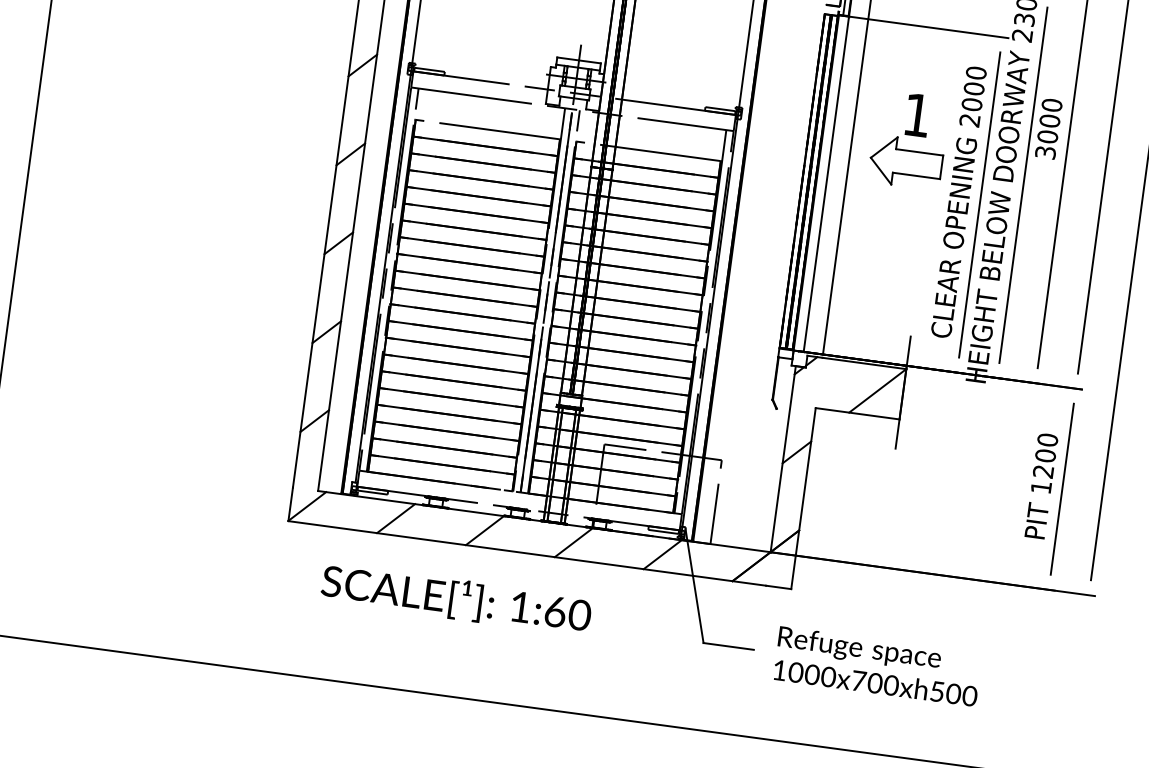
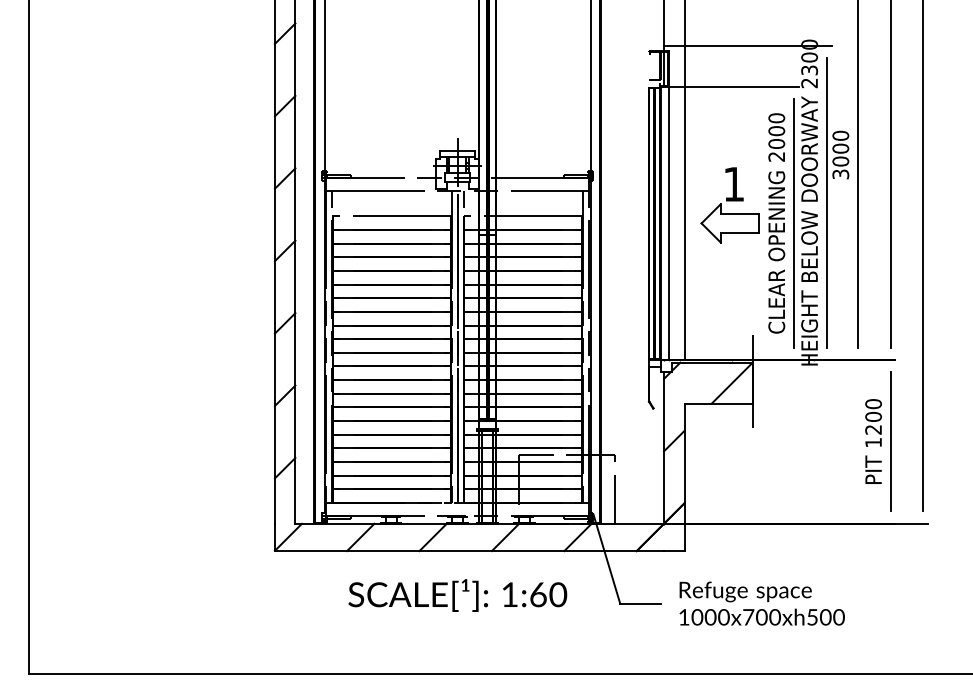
part: (908, 140) -> (729, 205), moved
text: (456, 599) -> (457, 595), moved

